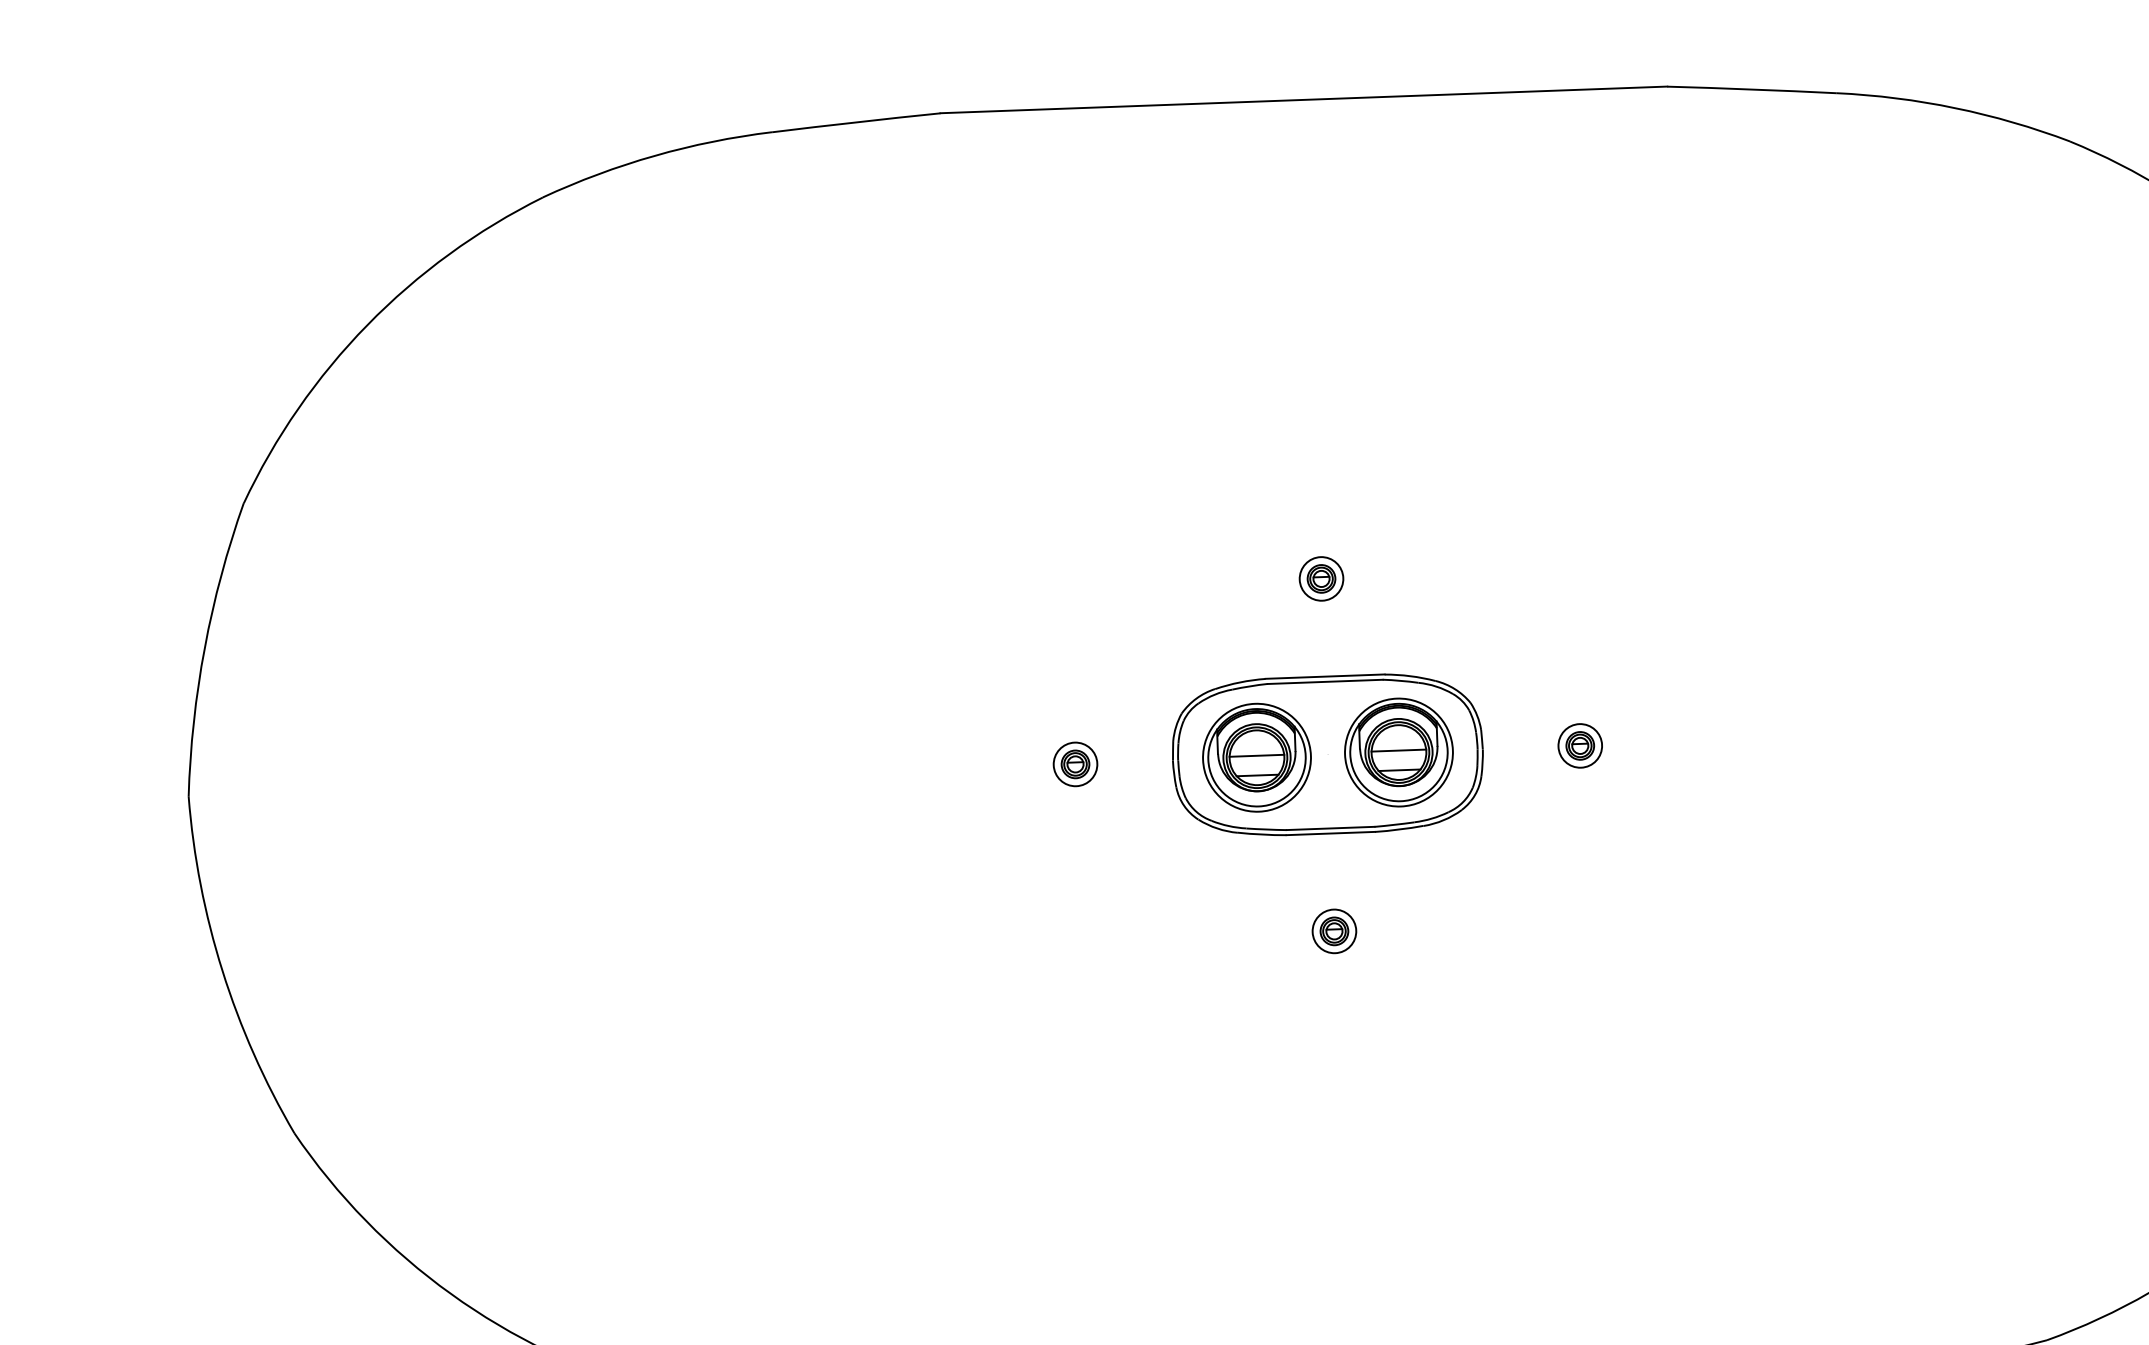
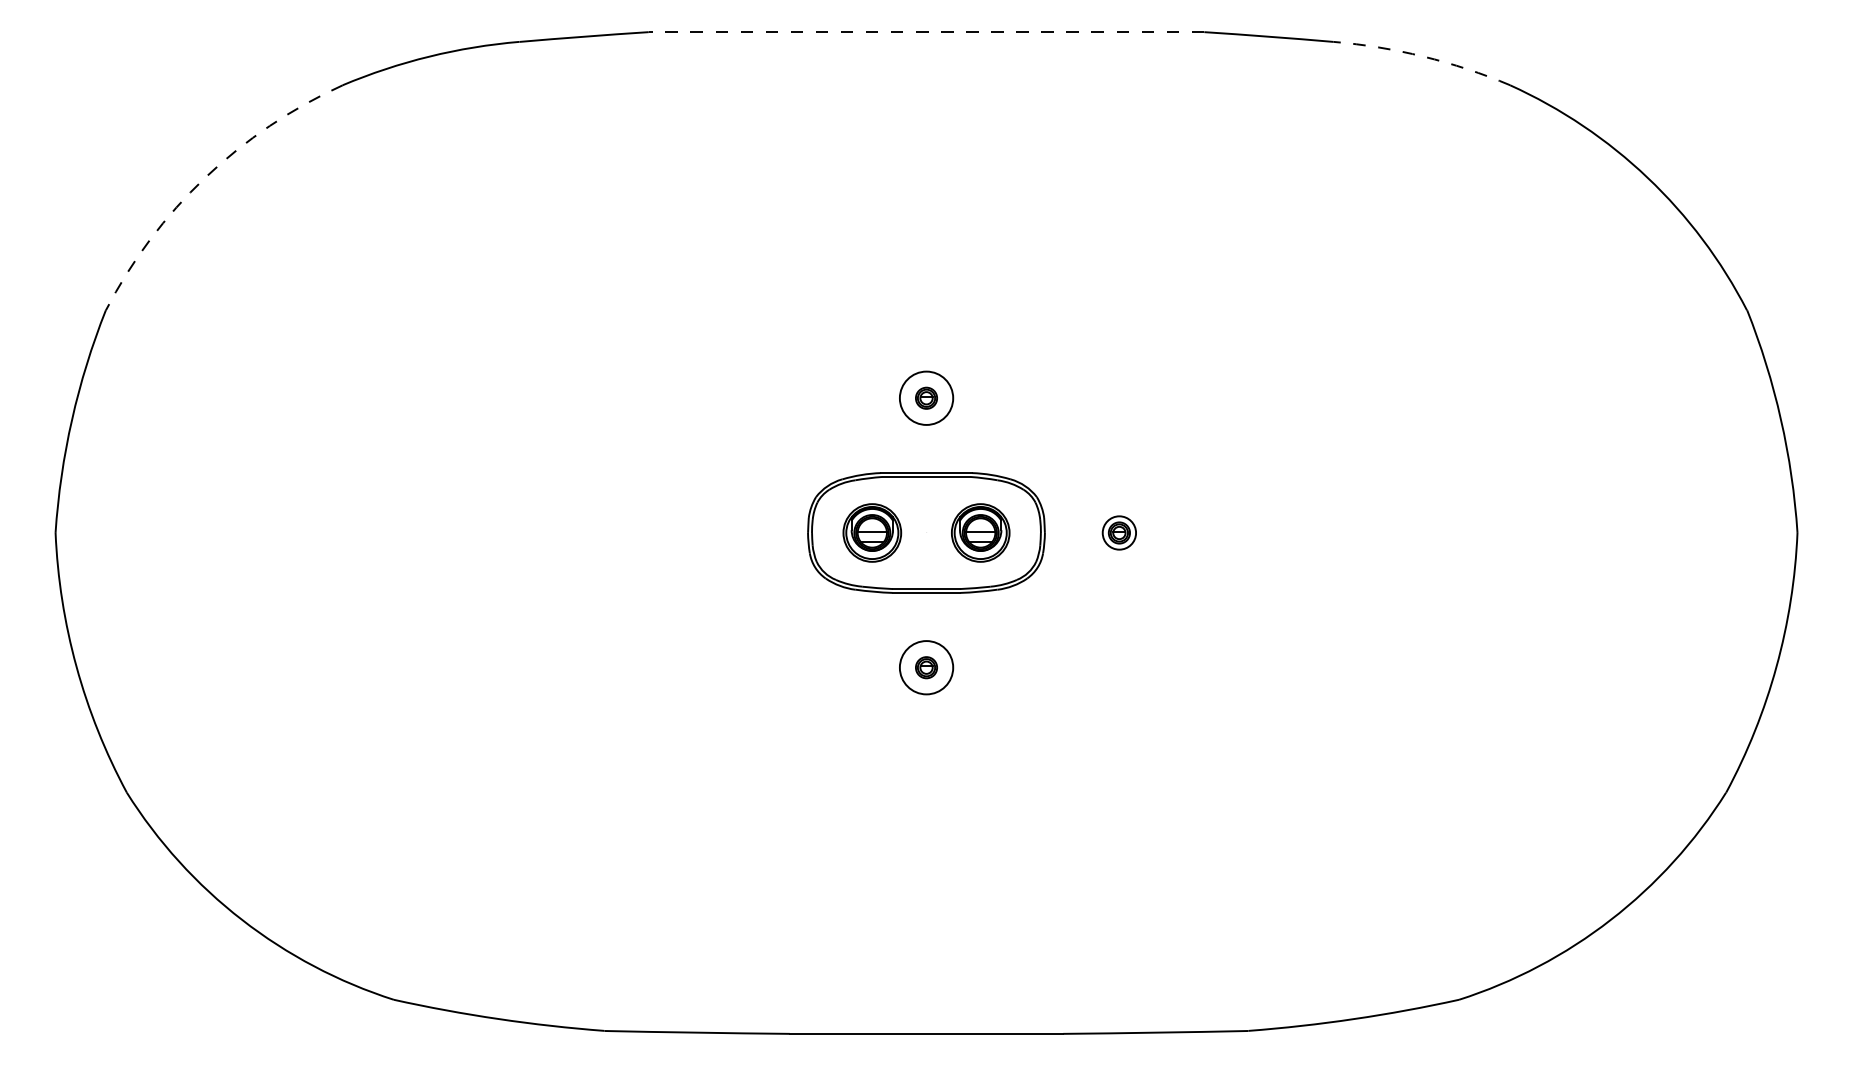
line: (1303, 100) -> (926, 32), solid -> dashed
arc: (1955, 108) -> (1423, 56), solid -> dashed
arc: (367, 324) -> (205, 177), solid -> dashed
circle: (1321, 577) -> (926, 397), size x1.6
part: (1398, 751) -> (980, 532), size x0.7
part: (1257, 757) -> (872, 532), size x0.7
part: (1075, 763) -> (733, 532), removed
circle: (1334, 931) -> (926, 667), size x1.6

